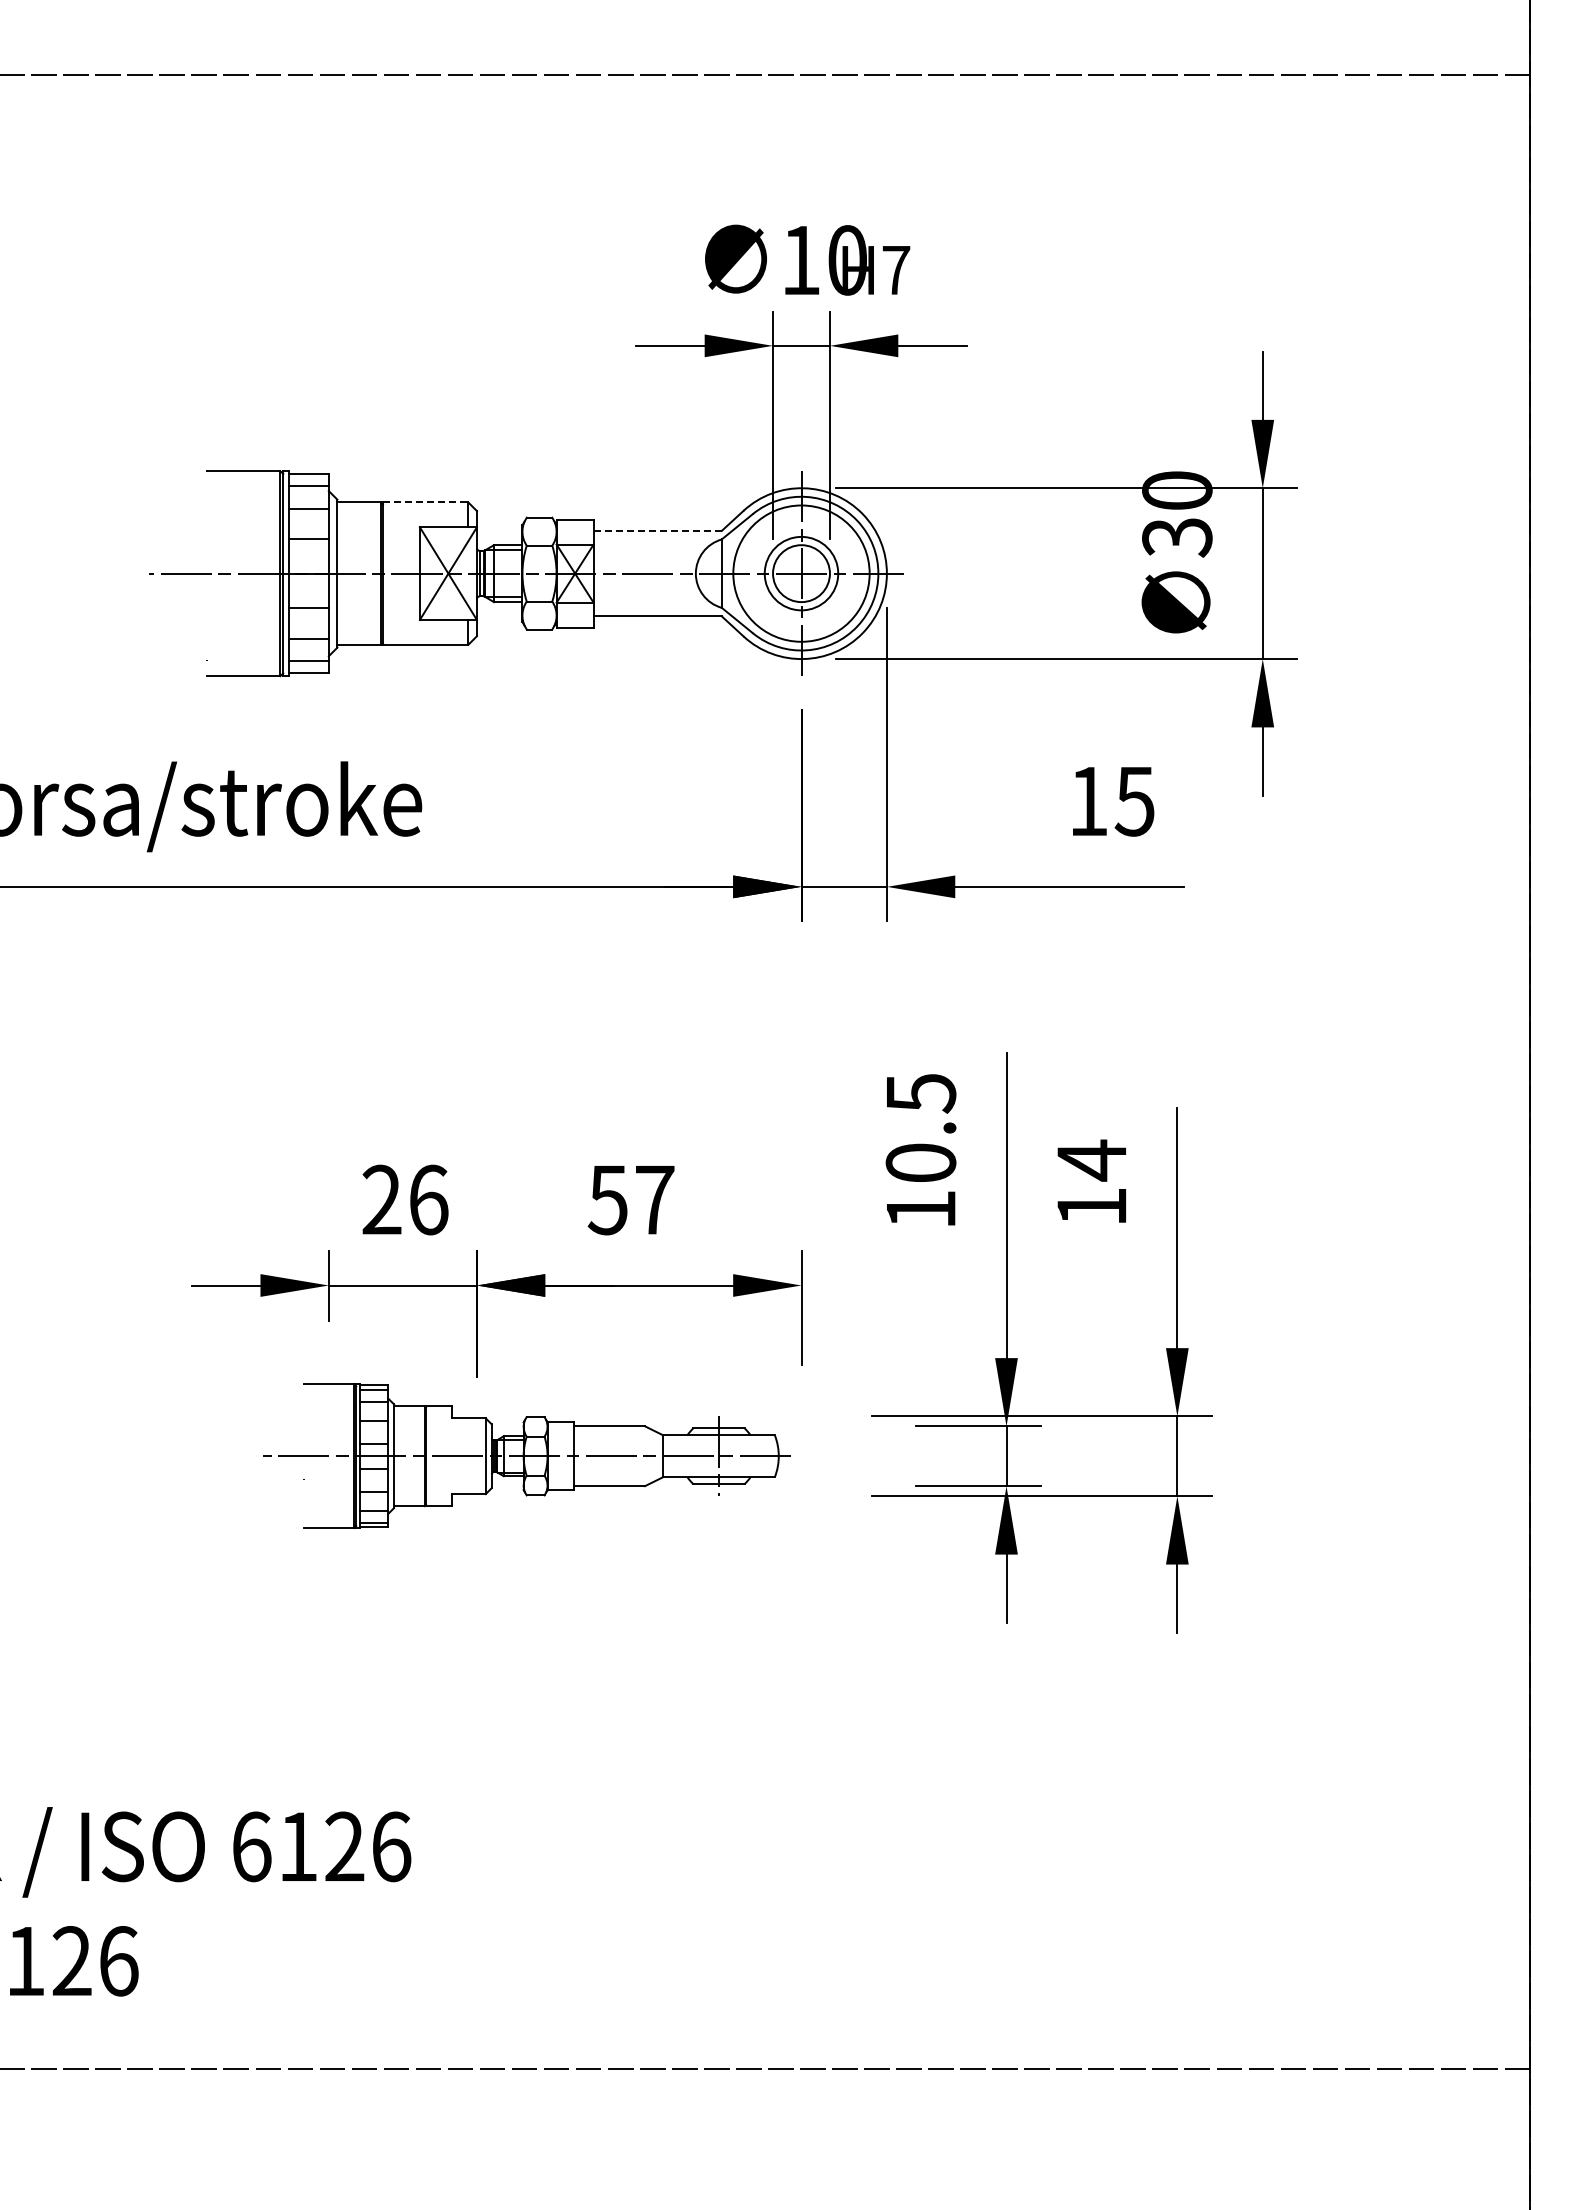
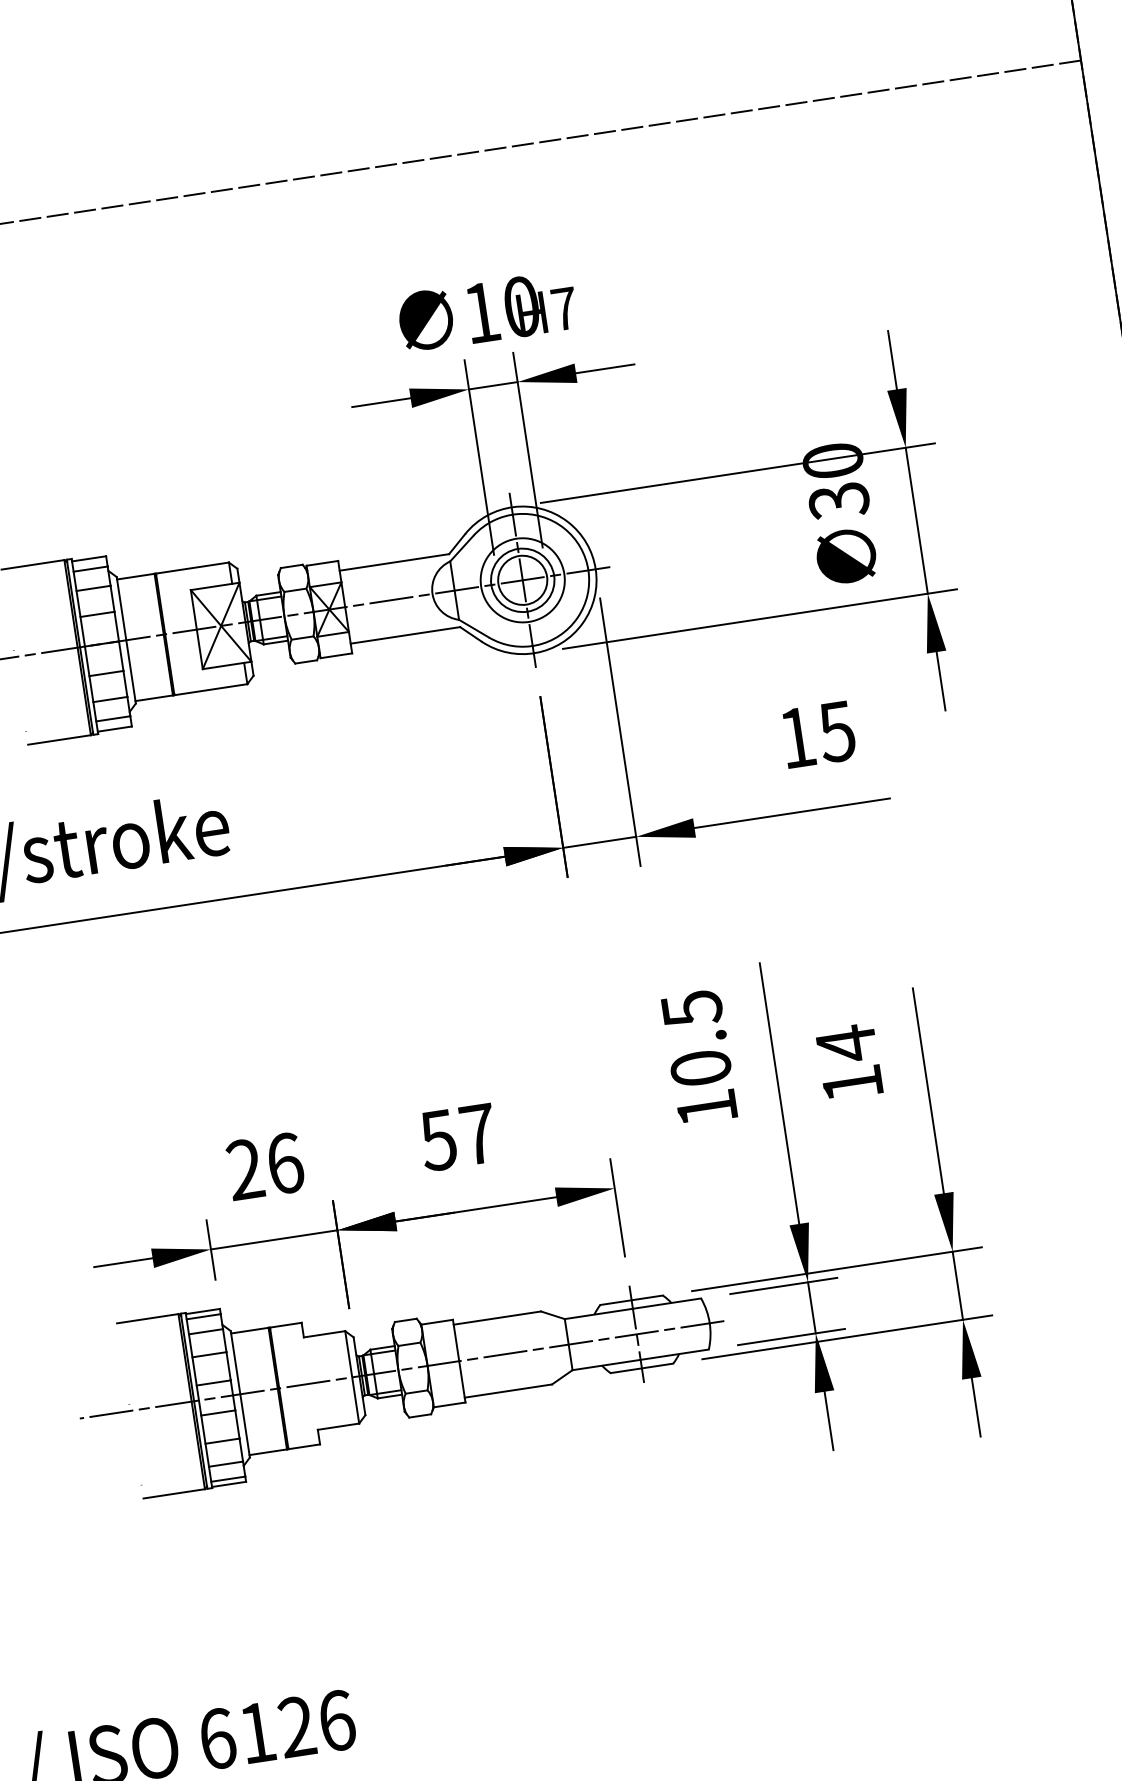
line: (425, 502) -> (192, 568), dashed -> solid
line: (658, 530) -> (395, 561), dashed -> solid
circle: (801, 573) -> (522, 580), size x0.71
part: (526, 1455) -> (401, 1369), size x1.43

